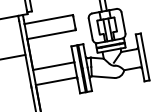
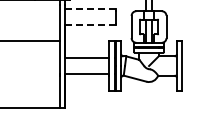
line: (48, 19) -> (90, 9), solid -> dashed
line: (51, 34) -> (90, 25), solid -> dashed

